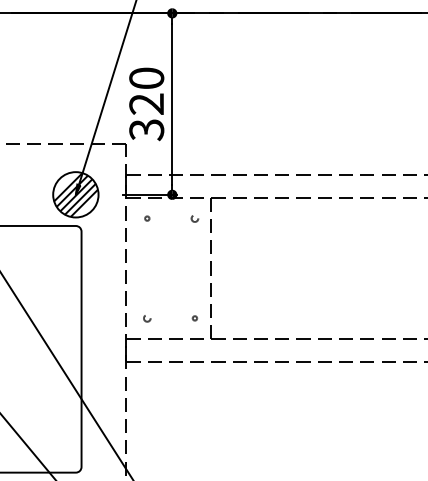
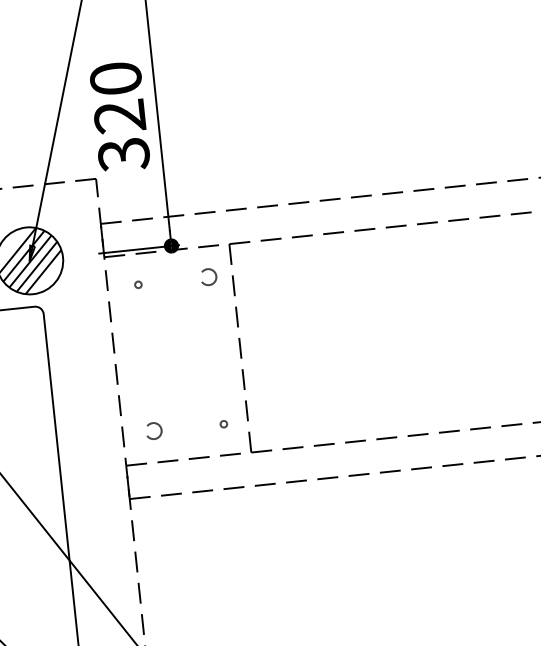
circle: (194, 218) -> (207, 277), size x1.6
circle: (147, 318) -> (154, 431), size x1.6

